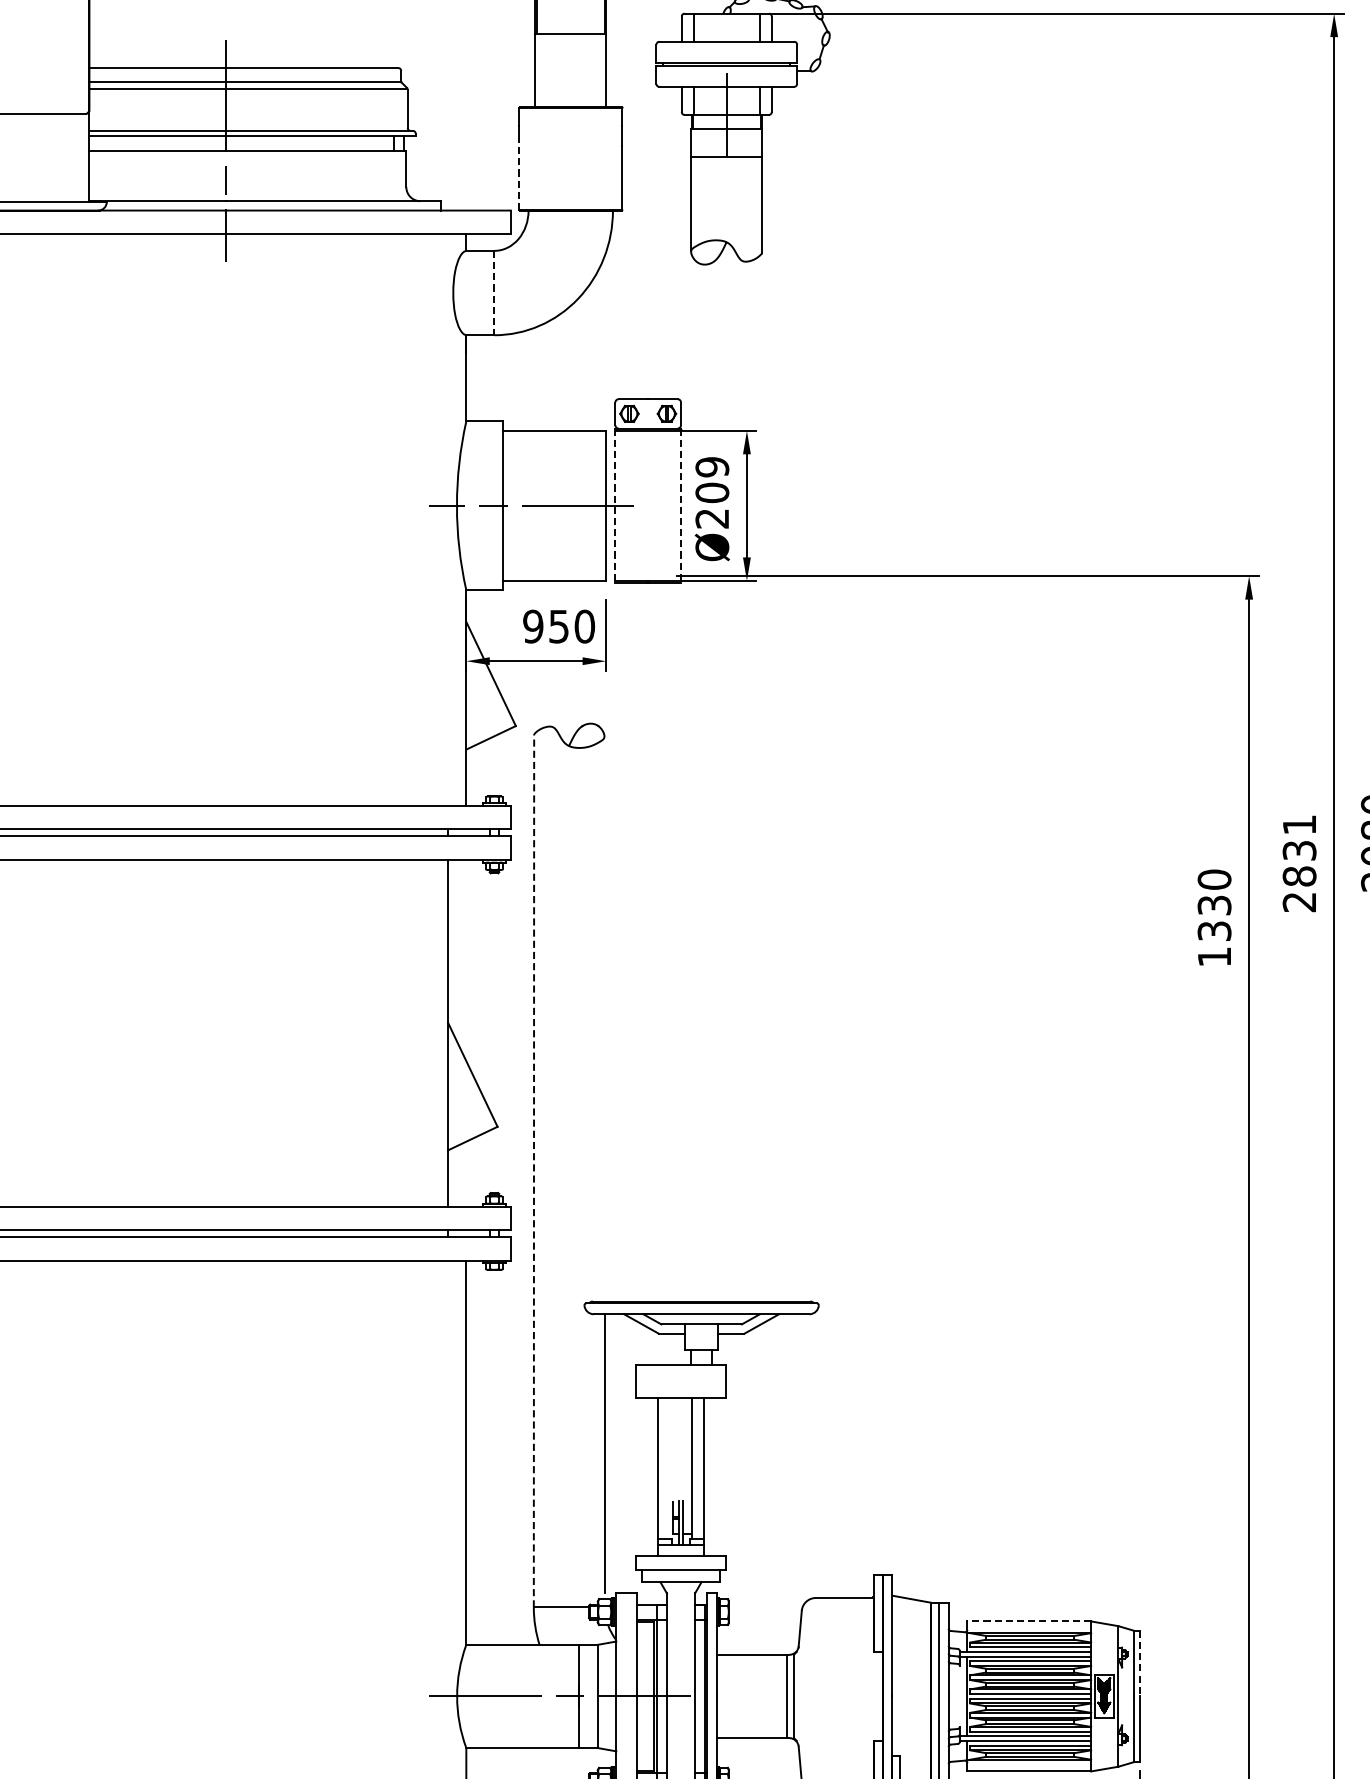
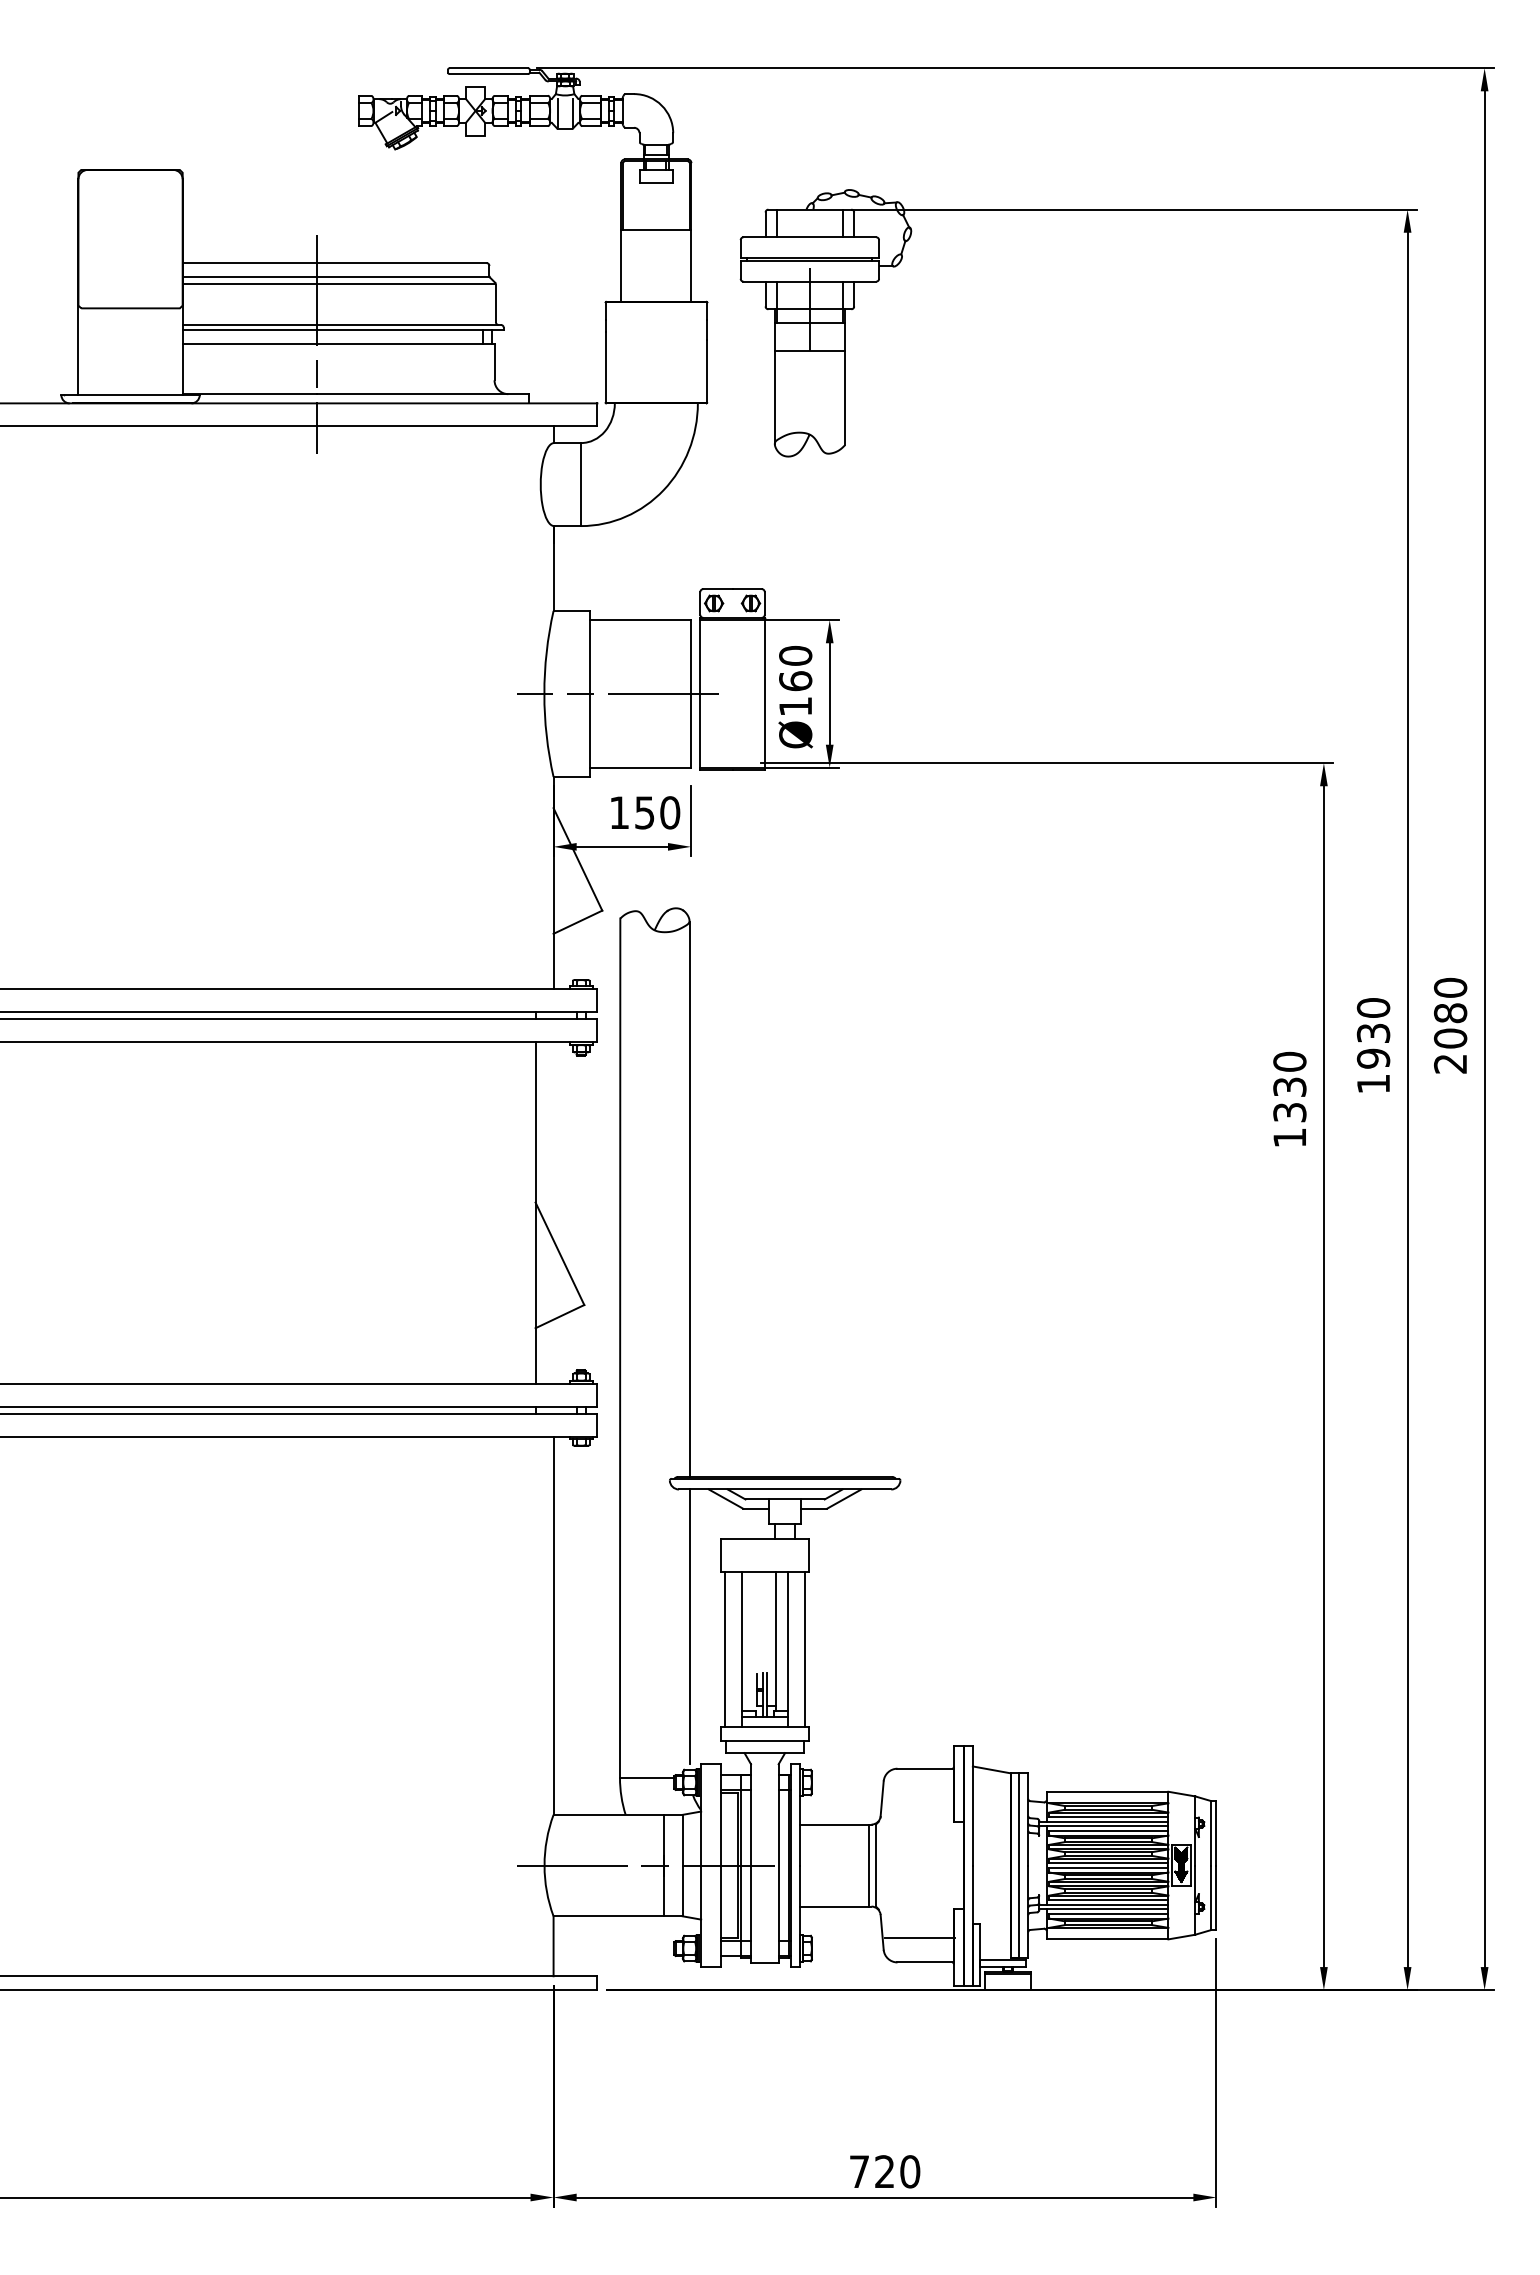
line: (519, 174) -> (605, 367), dashed -> solid
line: (494, 292) -> (581, 484), dashed -> solid
text: (712, 492) -> (795, 680), Ø209 -> Ø160
line: (615, 506) -> (700, 694), dashed -> solid
line: (680, 506) -> (764, 694), dashed -> solid
text: (533, 626) -> (619, 812), 950 -> 150
text: (1299, 863) -> (1373, 1045), 2831 -> 1930
line: (604, 1019) -> (689, 1199), added
line: (534, 1170) -> (620, 1348), dashed -> solid
line: (641, 1476) -> (725, 1649), added
line: (721, 1476) -> (804, 1649), added
line: (1029, 1621) -> (1107, 1791), dashed -> solid
line: (1139, 1663) -> (1216, 1833), dashed -> solid
line: (838, 1769) -> (919, 1937), added

